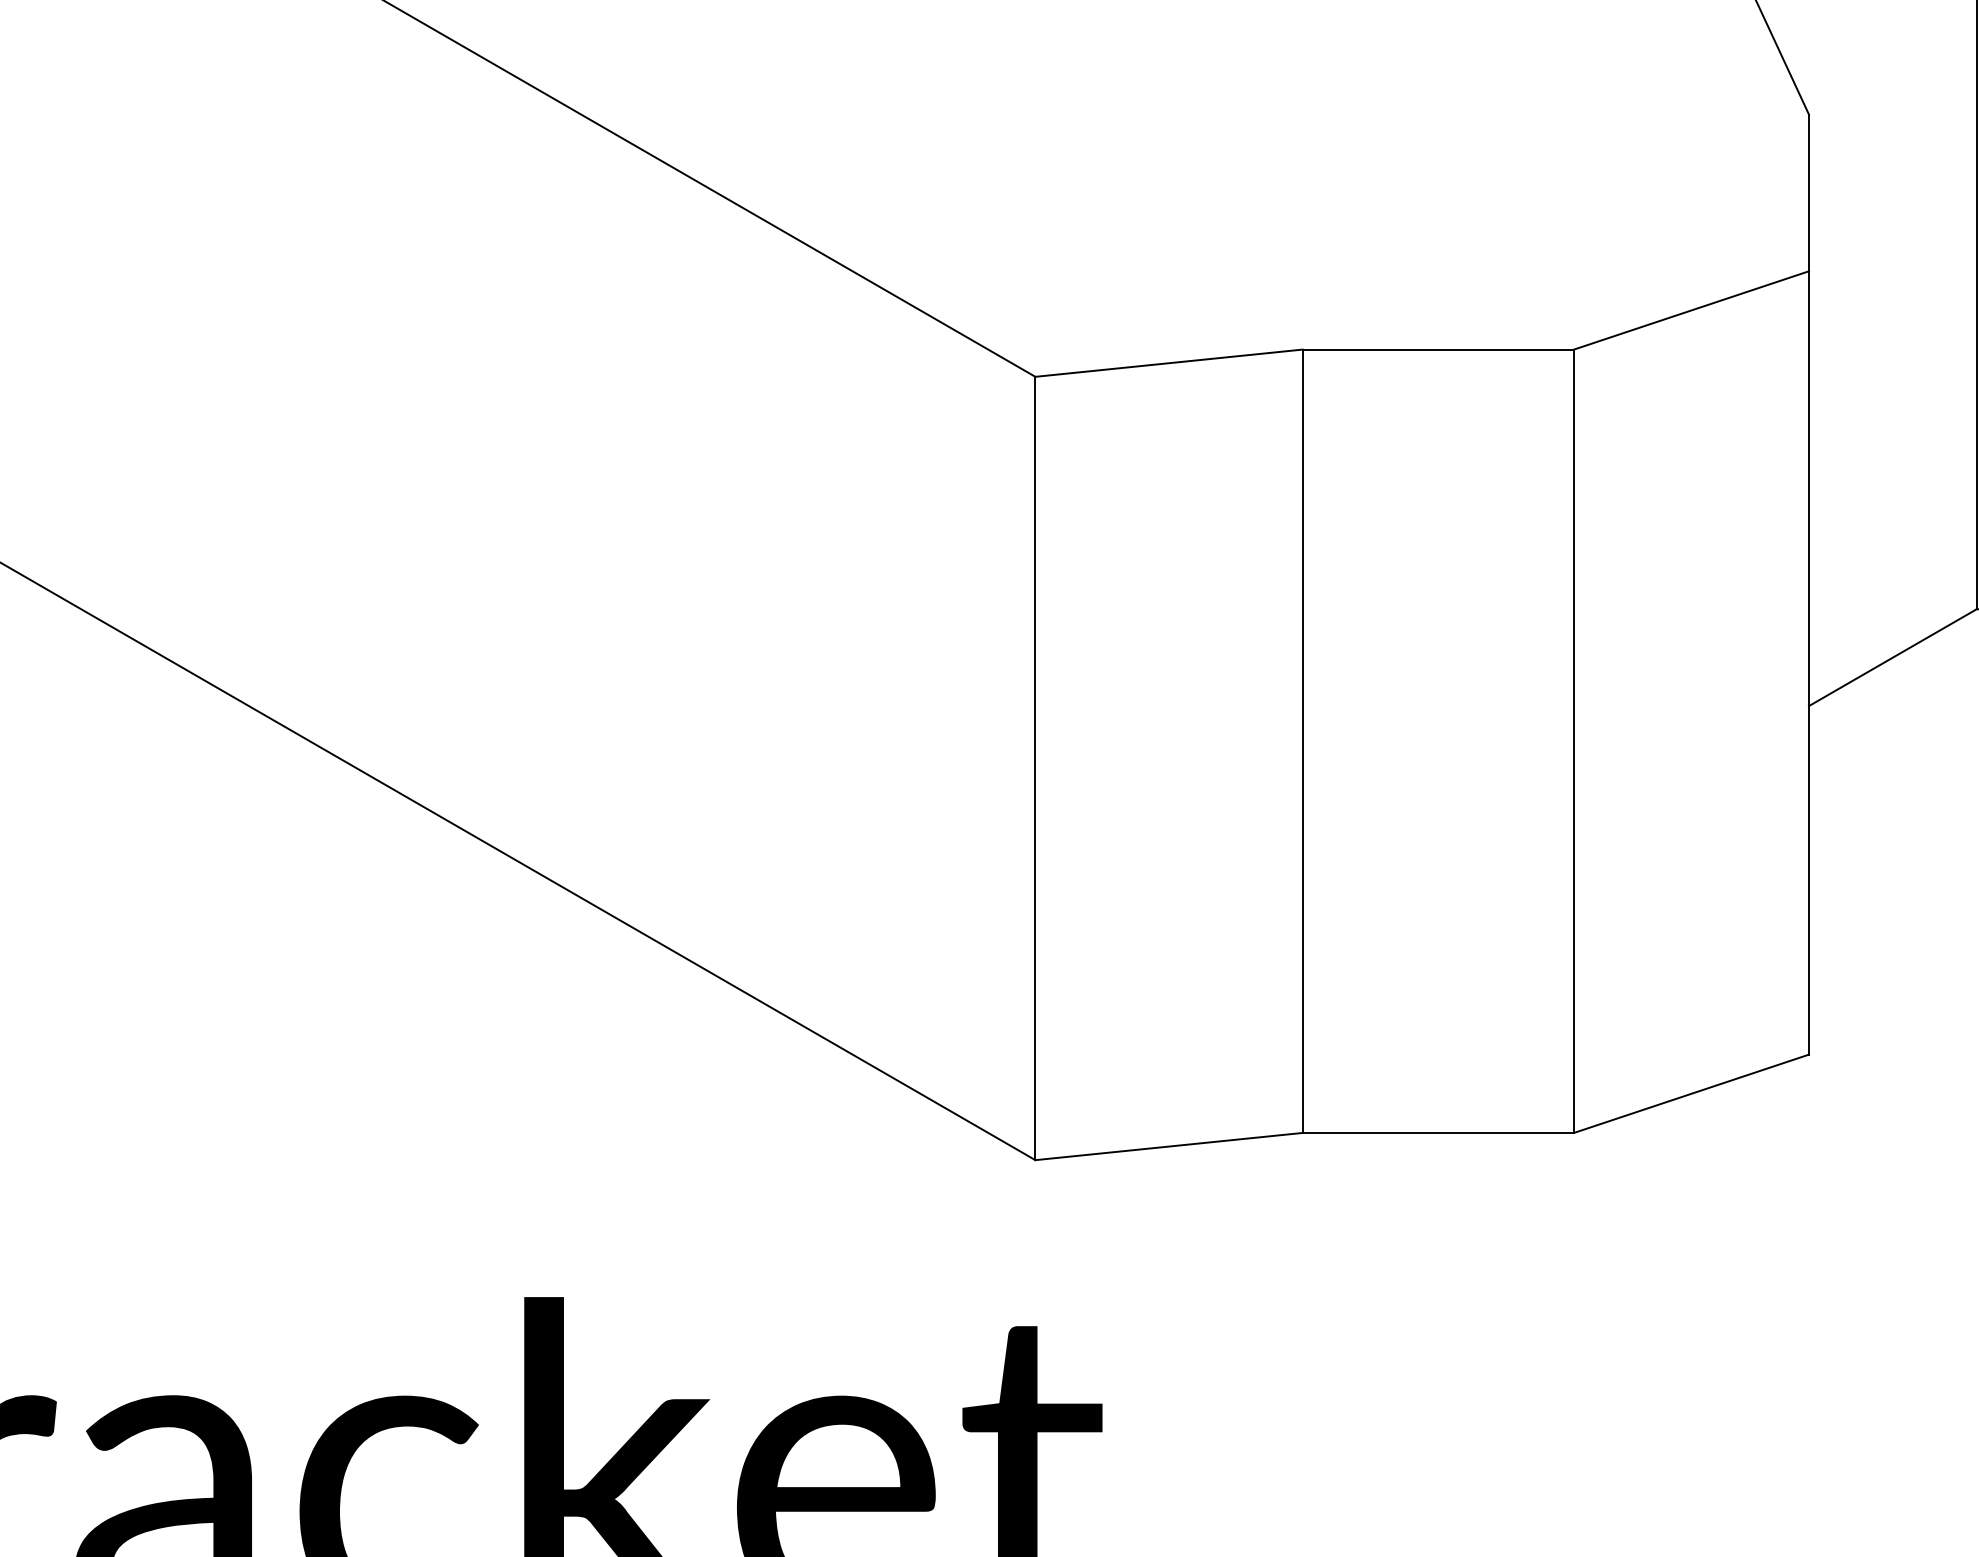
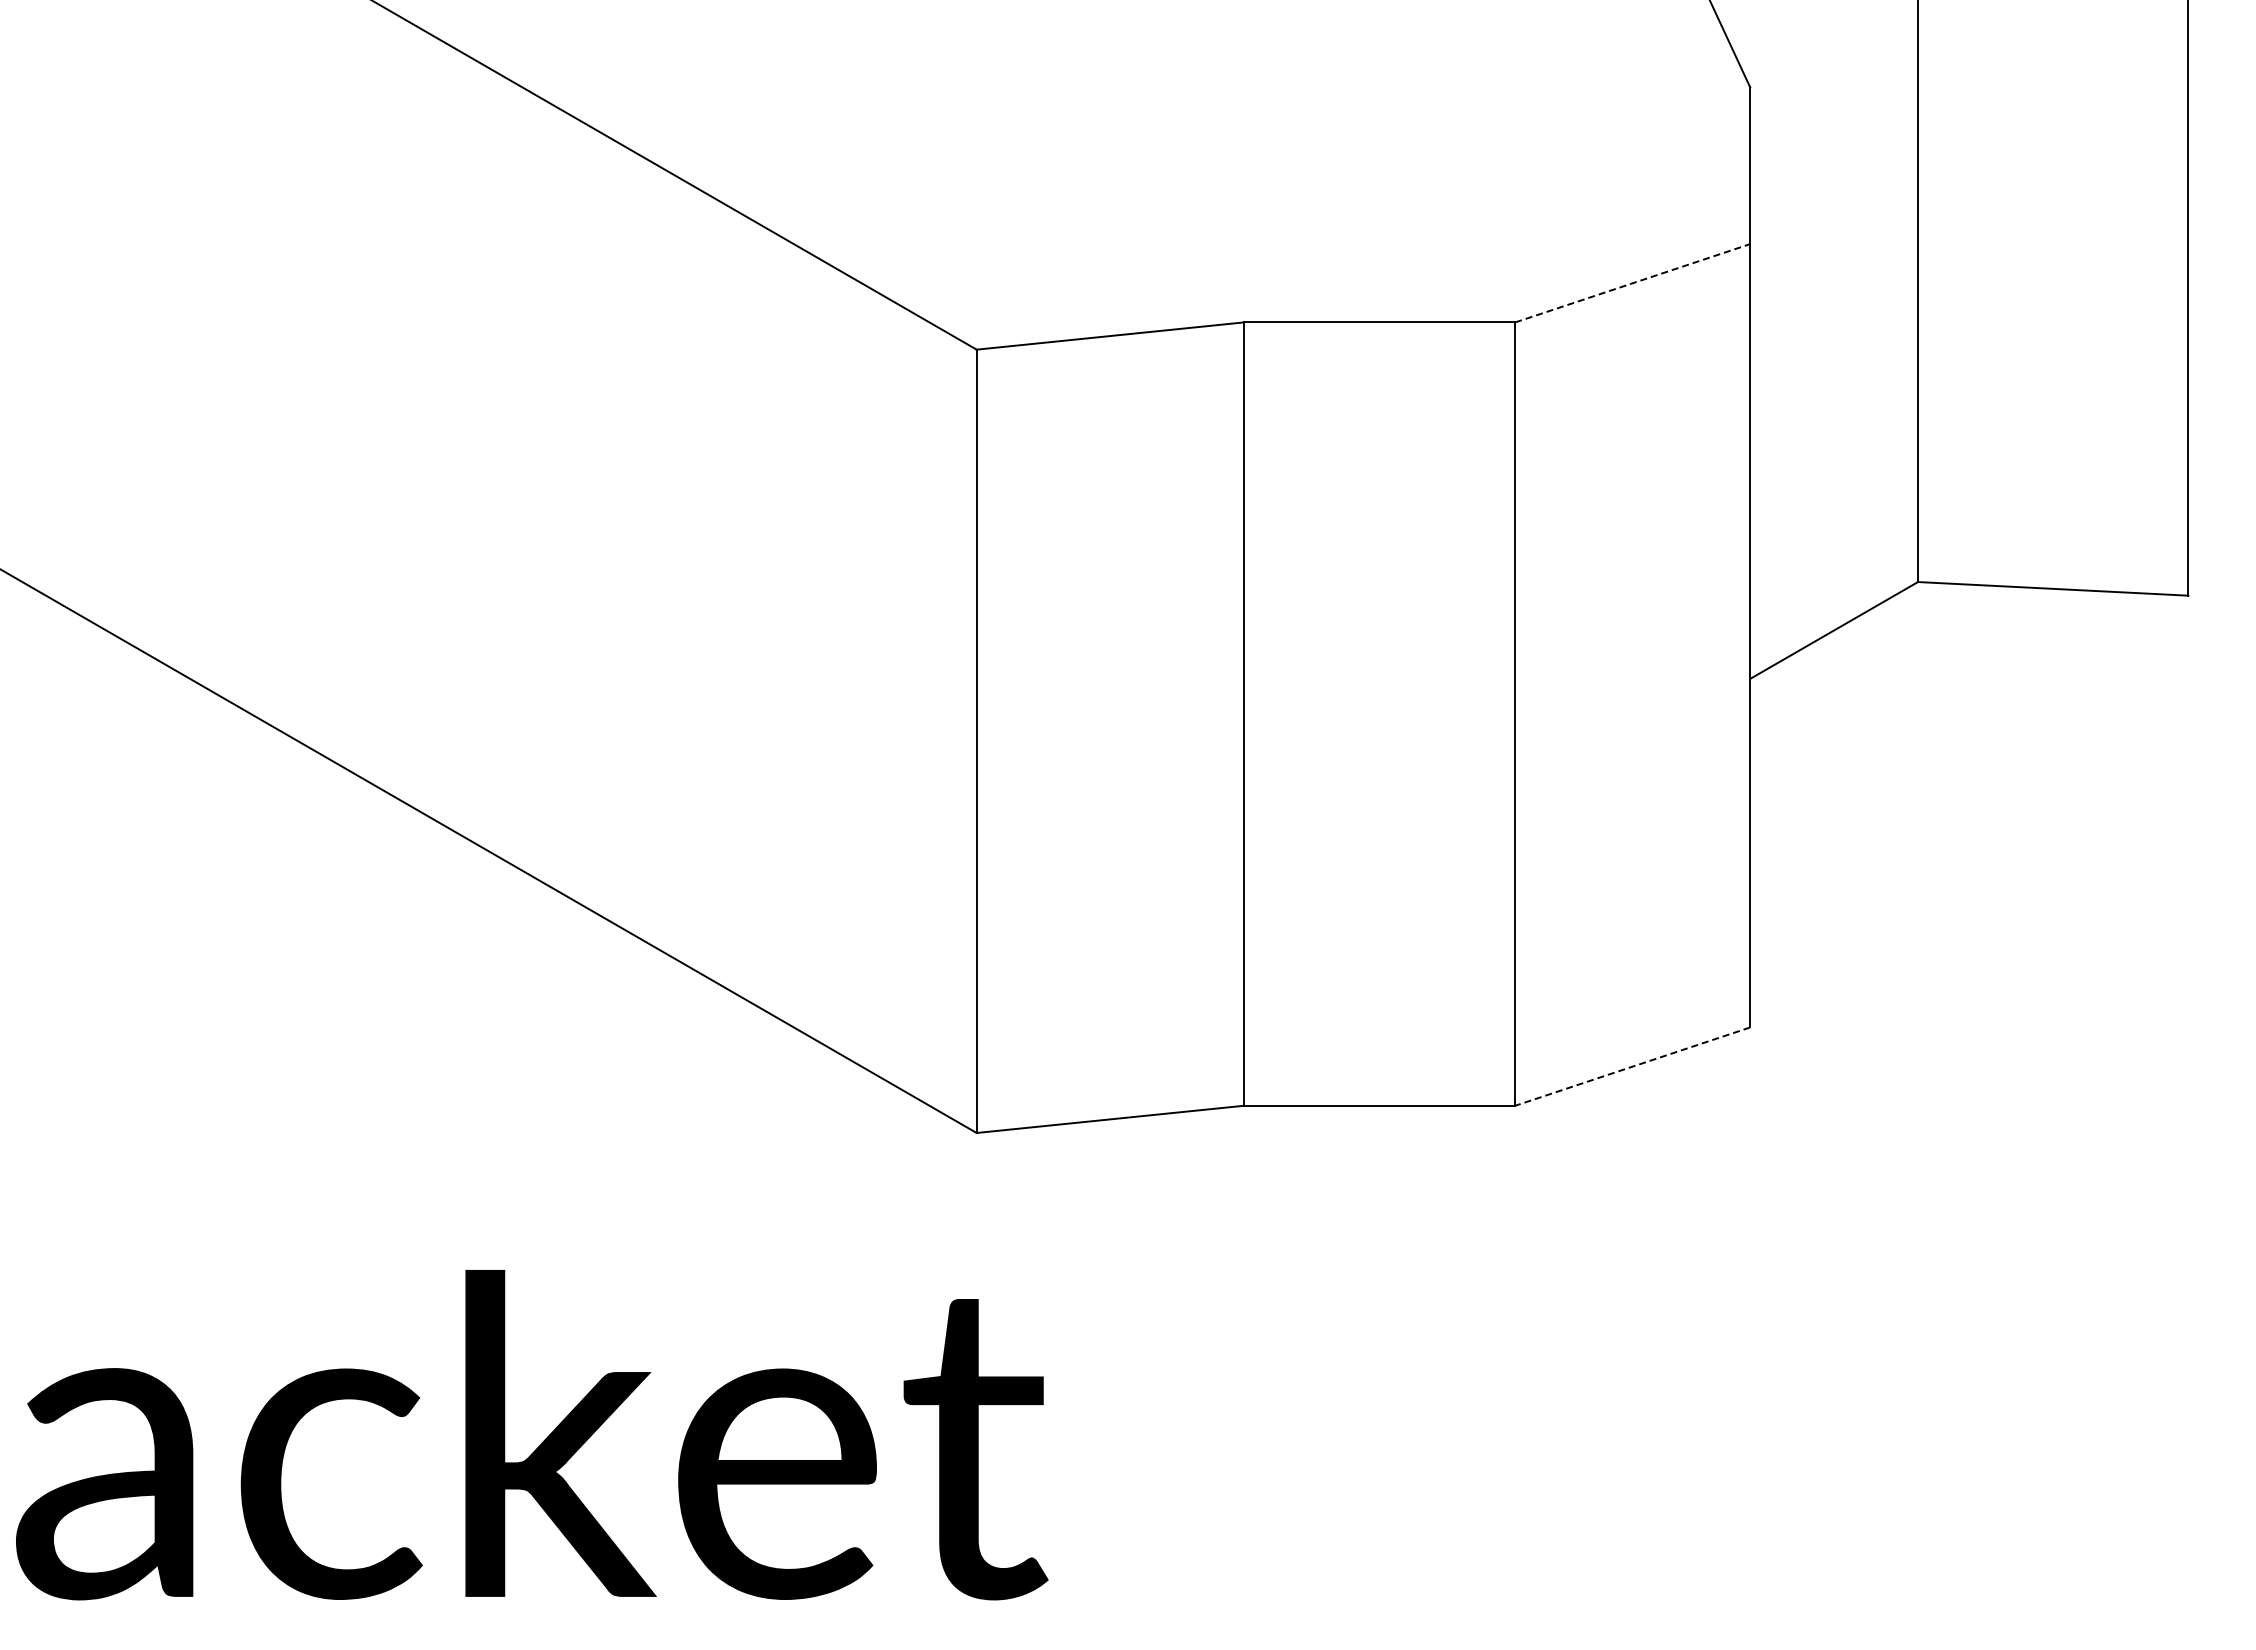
line: (1691, 310) -> (1632, 283), solid -> dashed
line: (1691, 1093) -> (1632, 1066), solid -> dashed

